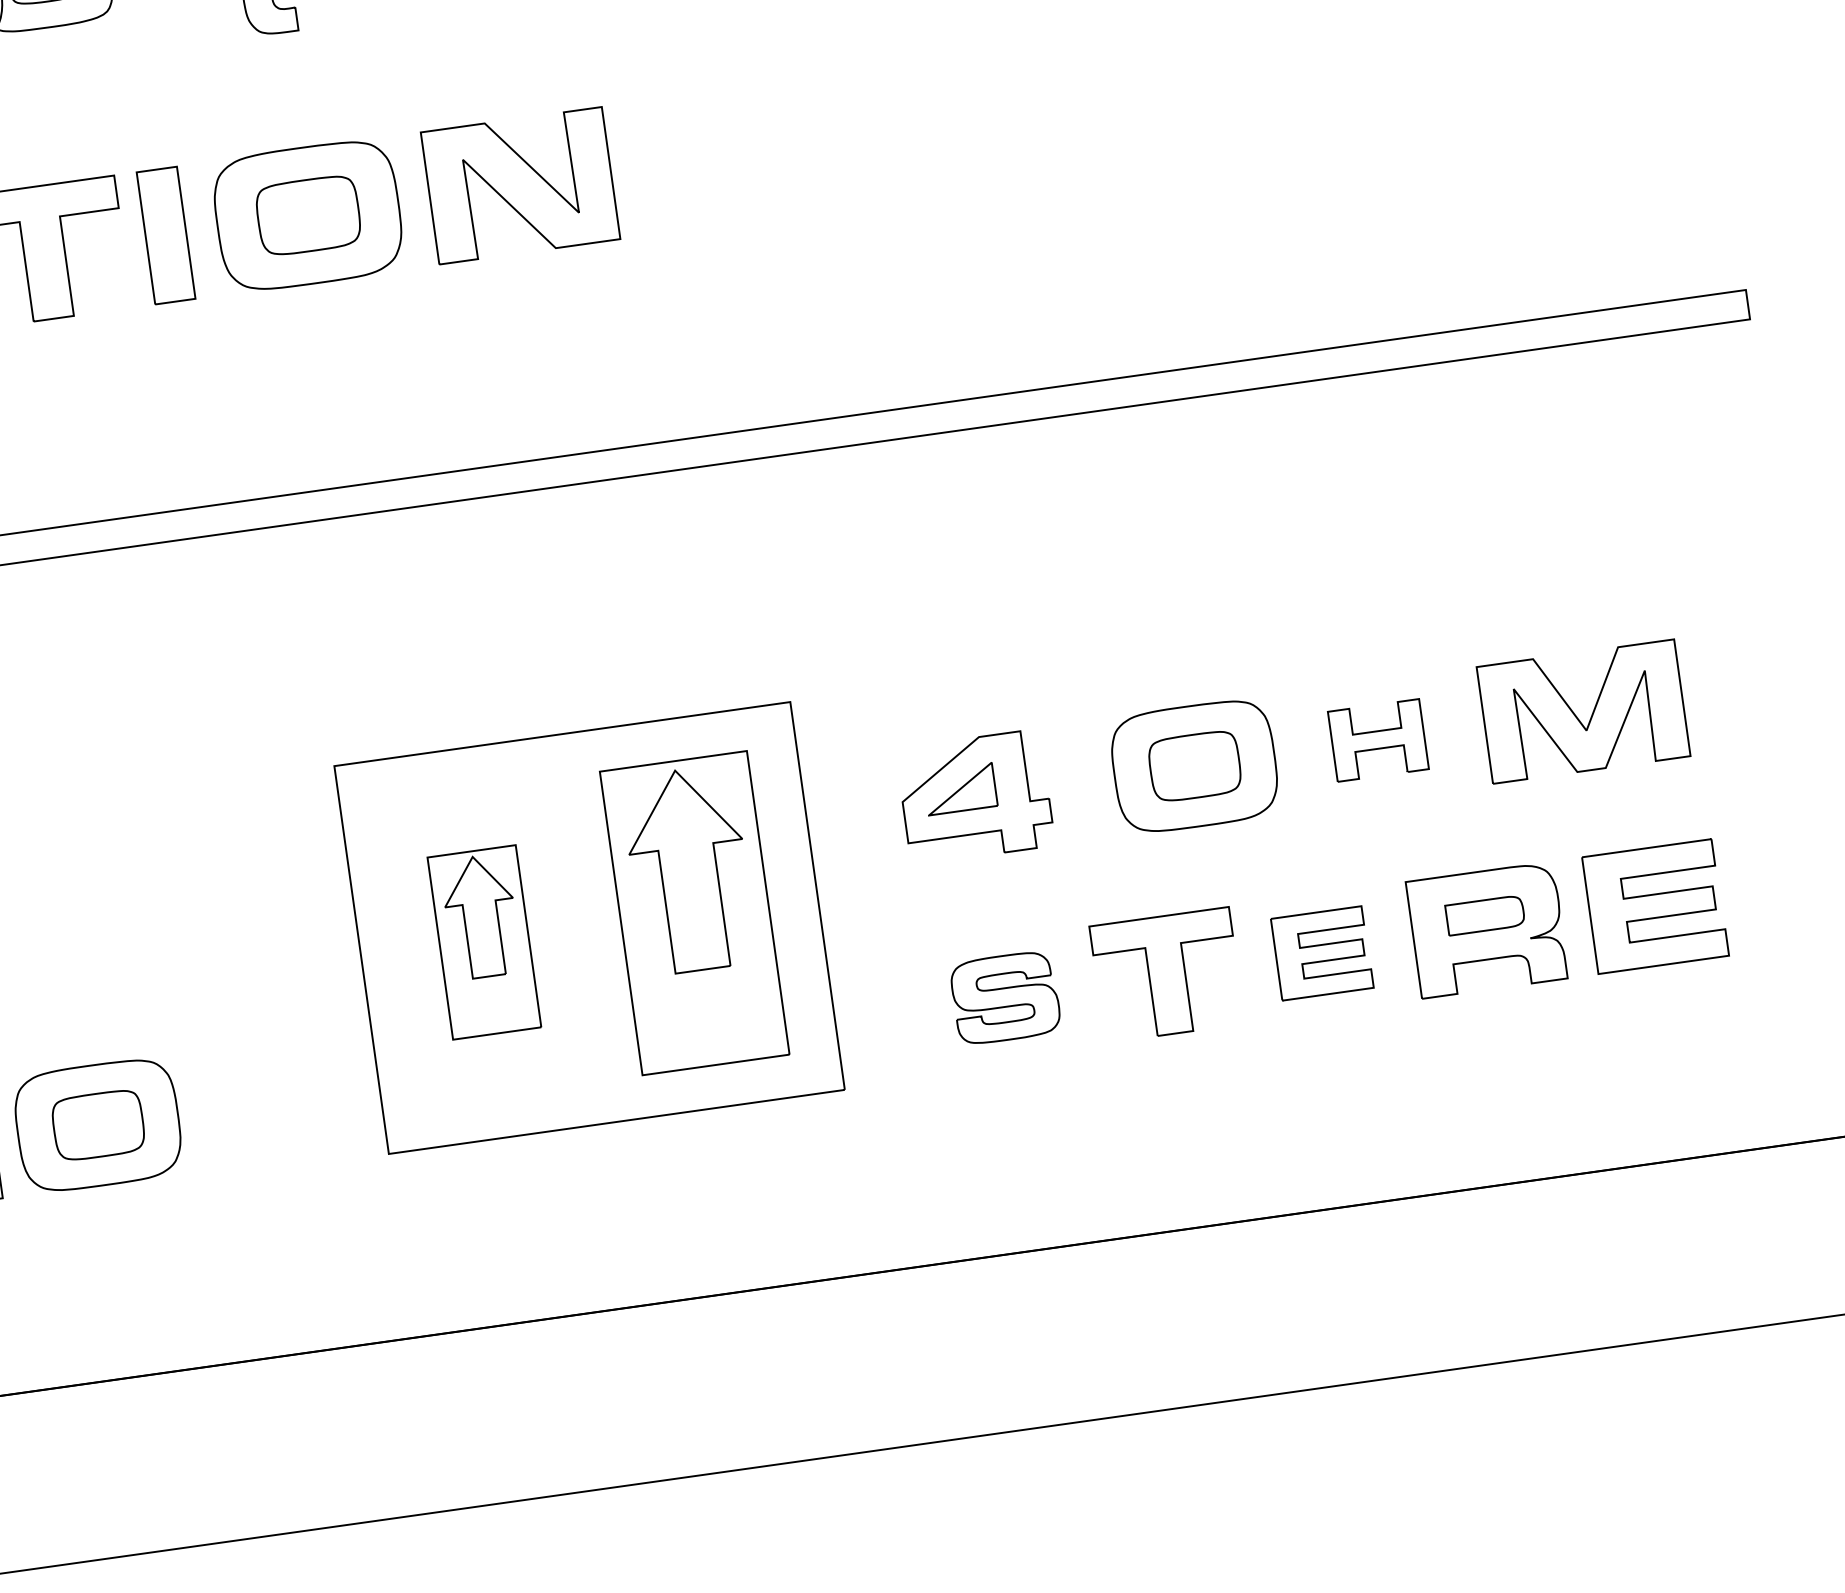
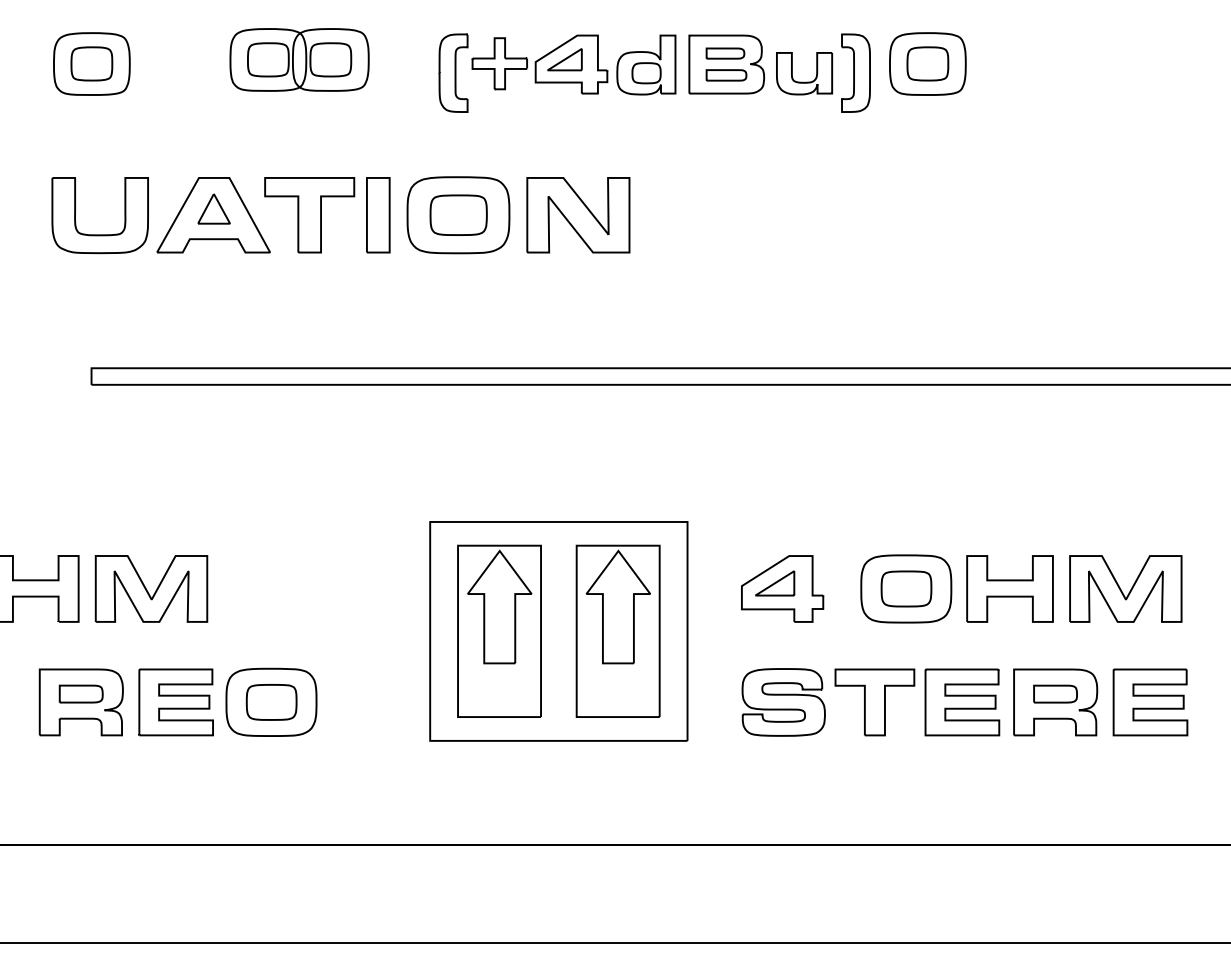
part: (1377, 739) -> (1009, 588), size x1.67
part: (484, 941) -> (499, 630), size x1.67
part: (1322, 953) -> (962, 702), size x1.43
part: (1005, 997) -> (783, 702), size x1.43

